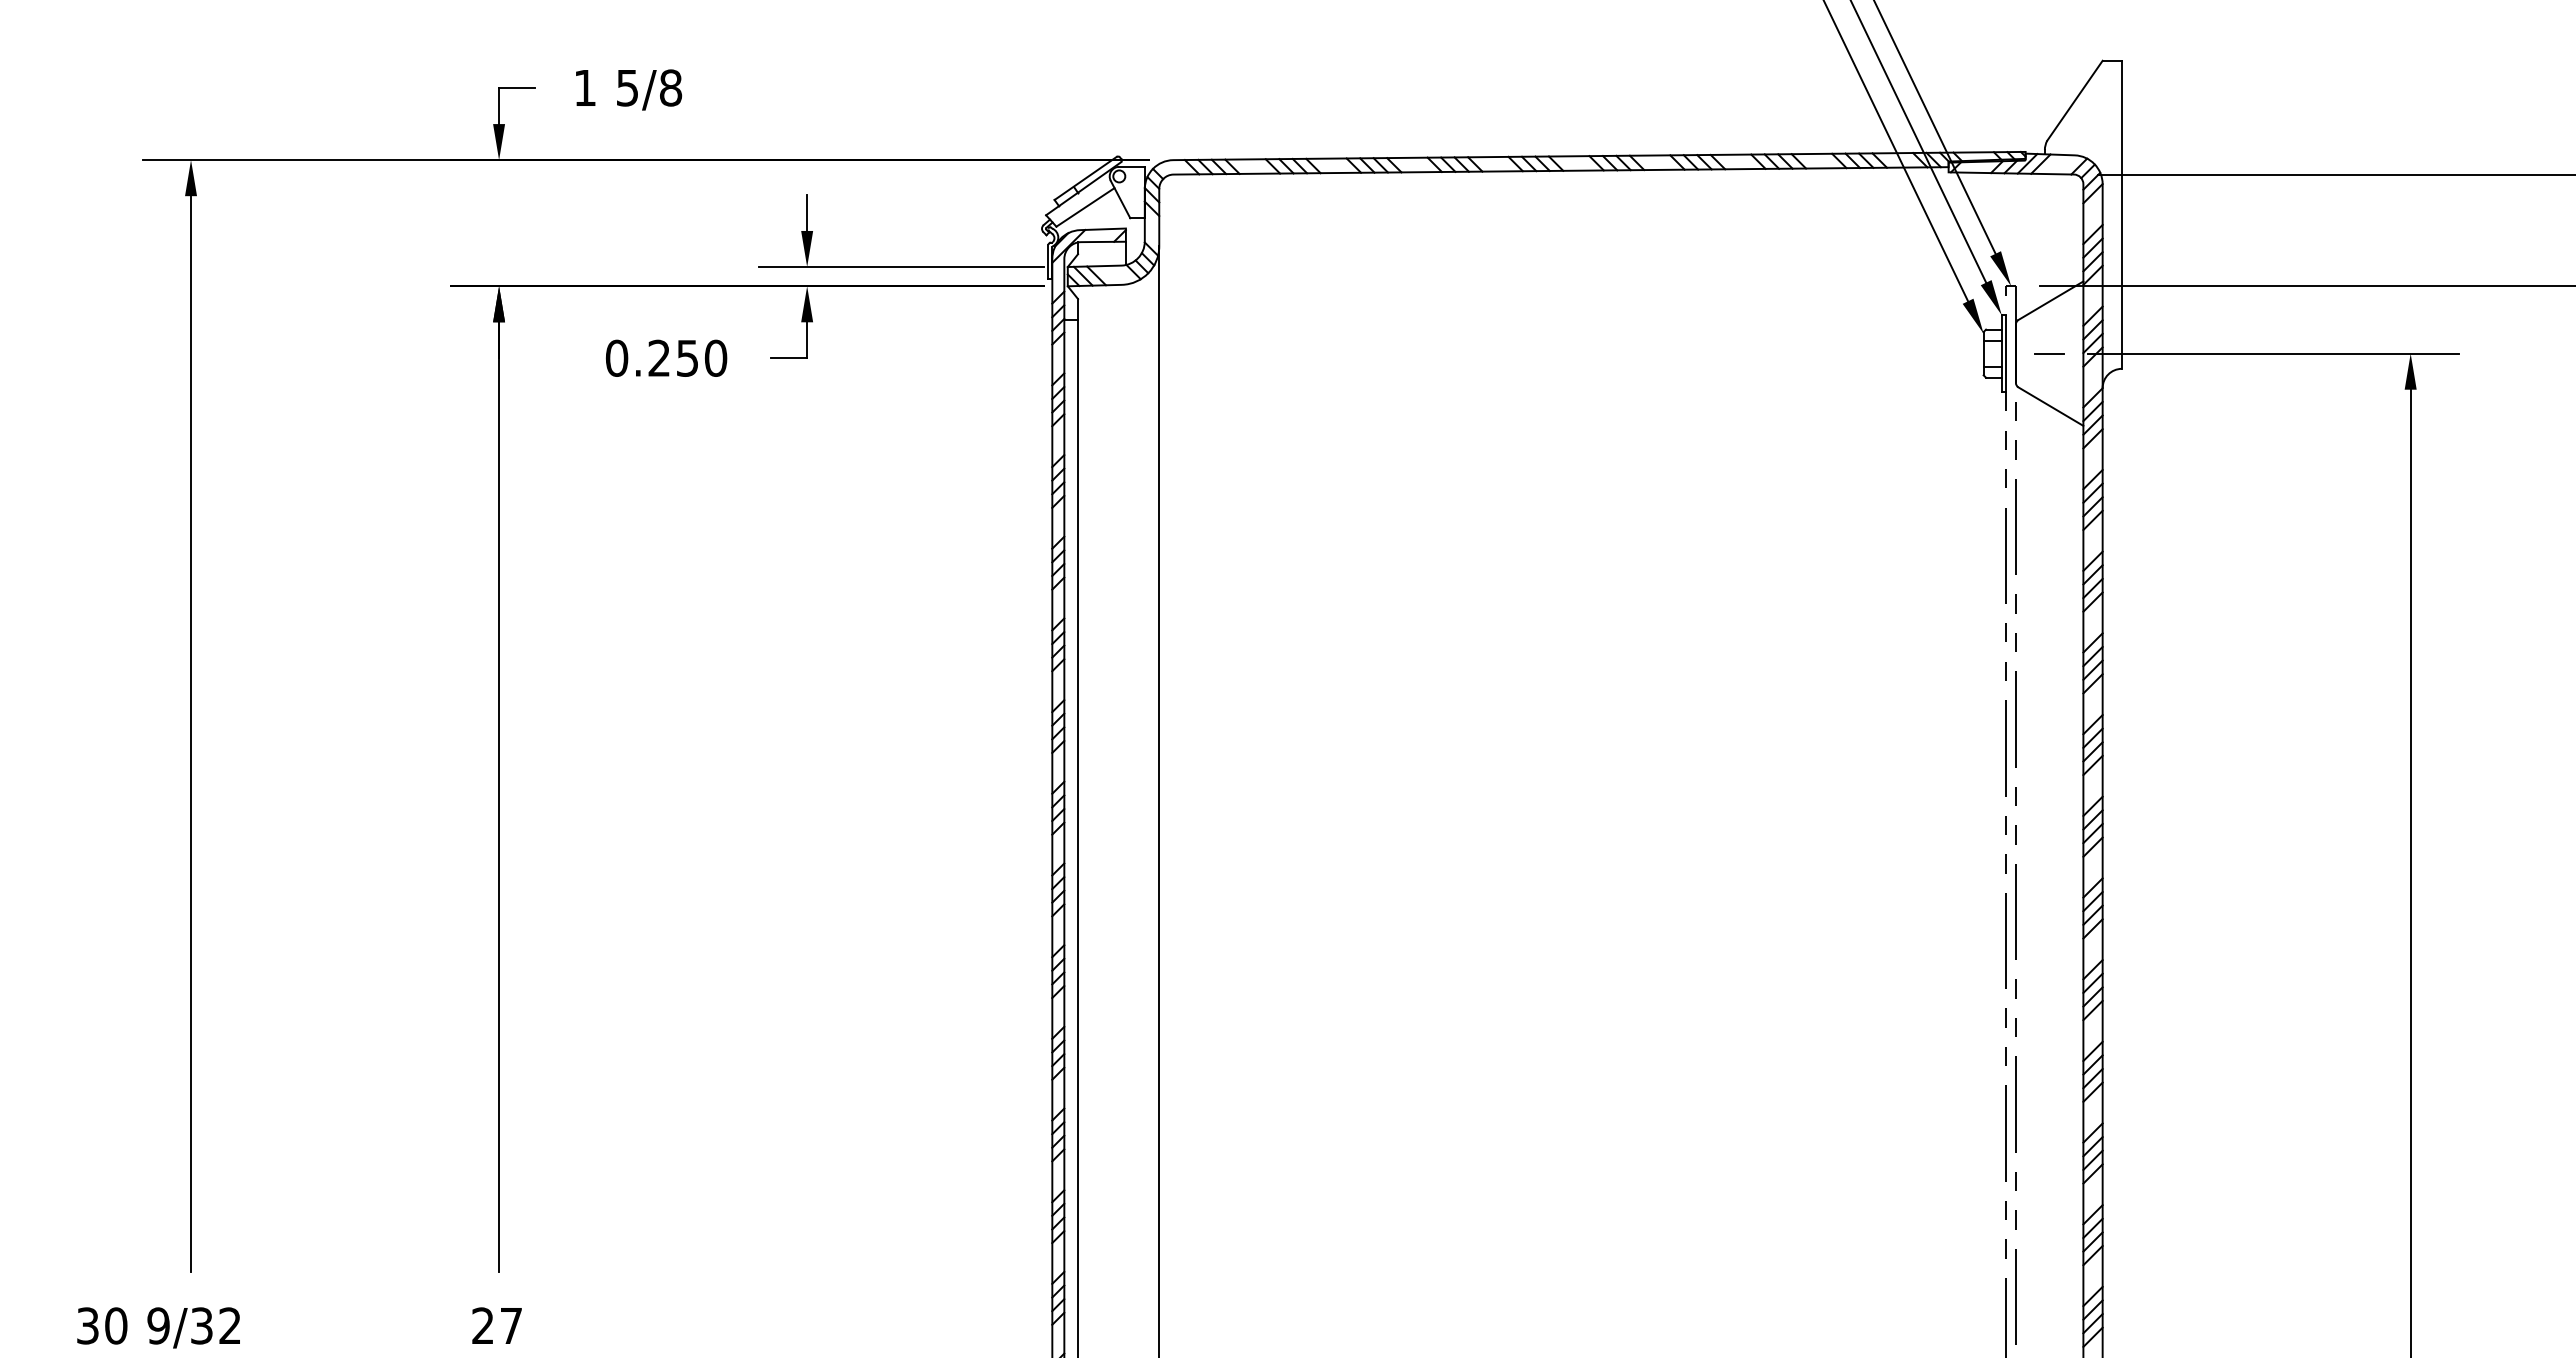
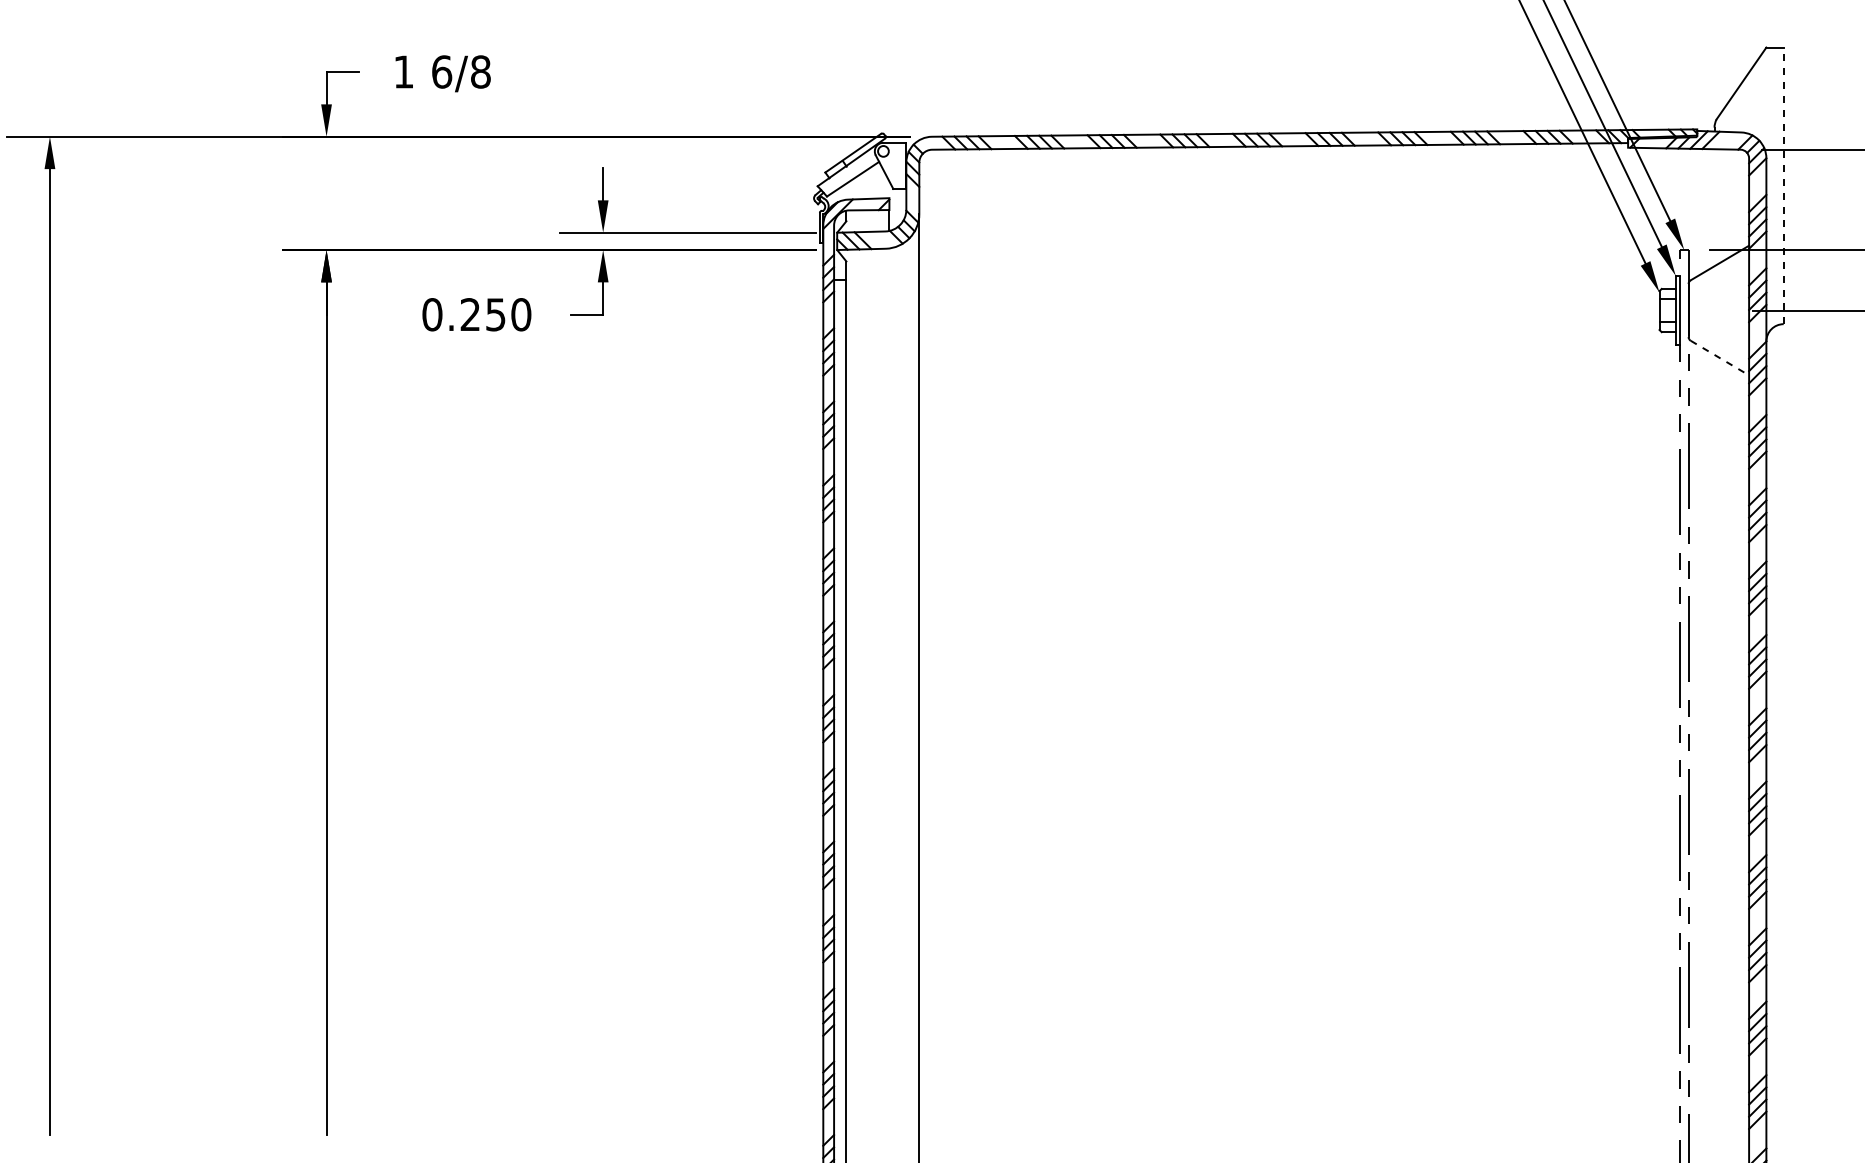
text: (627, 87) -> (441, 71), 5/8 -> 6/8
line: (2121, 214) -> (1783, 185), solid -> dashed
line: (2049, 353) -> (1718, 310), removed
line: (2050, 406) -> (1719, 357), solid -> dashed

